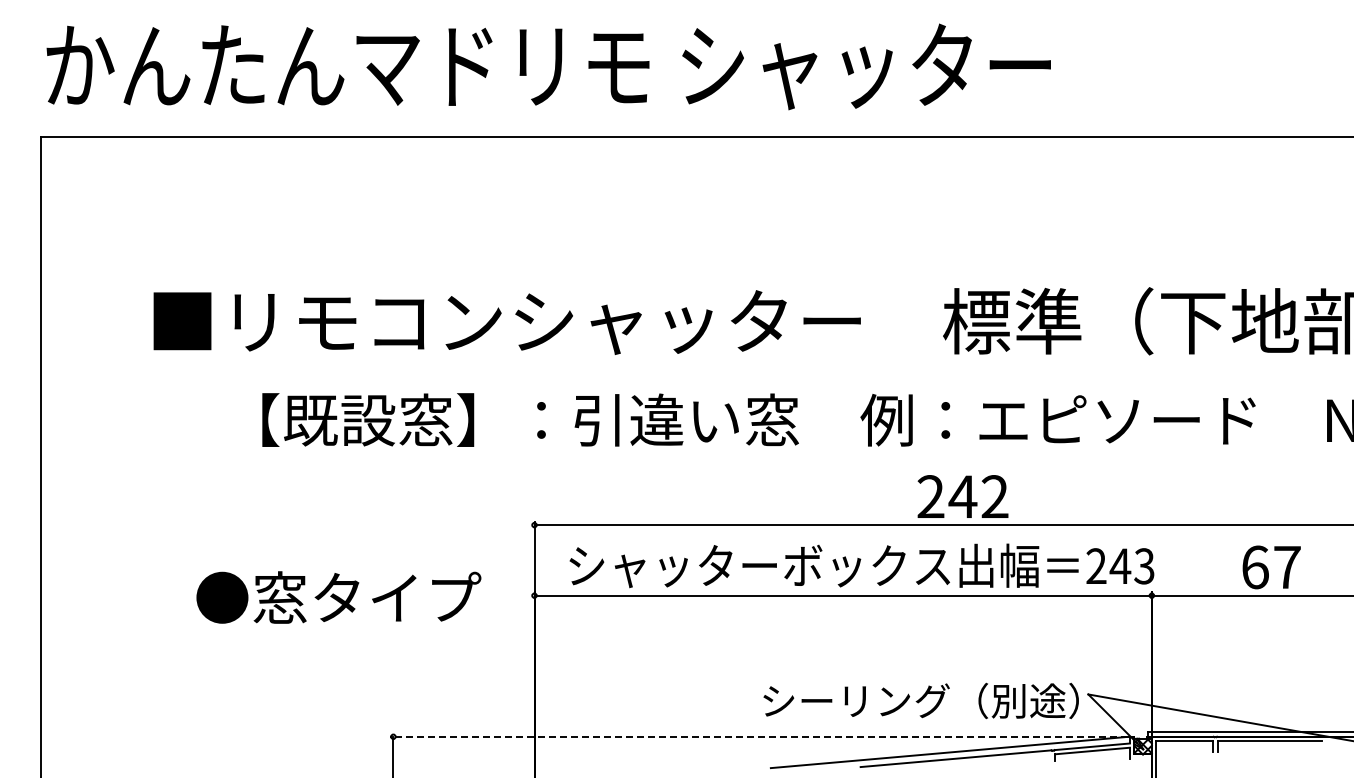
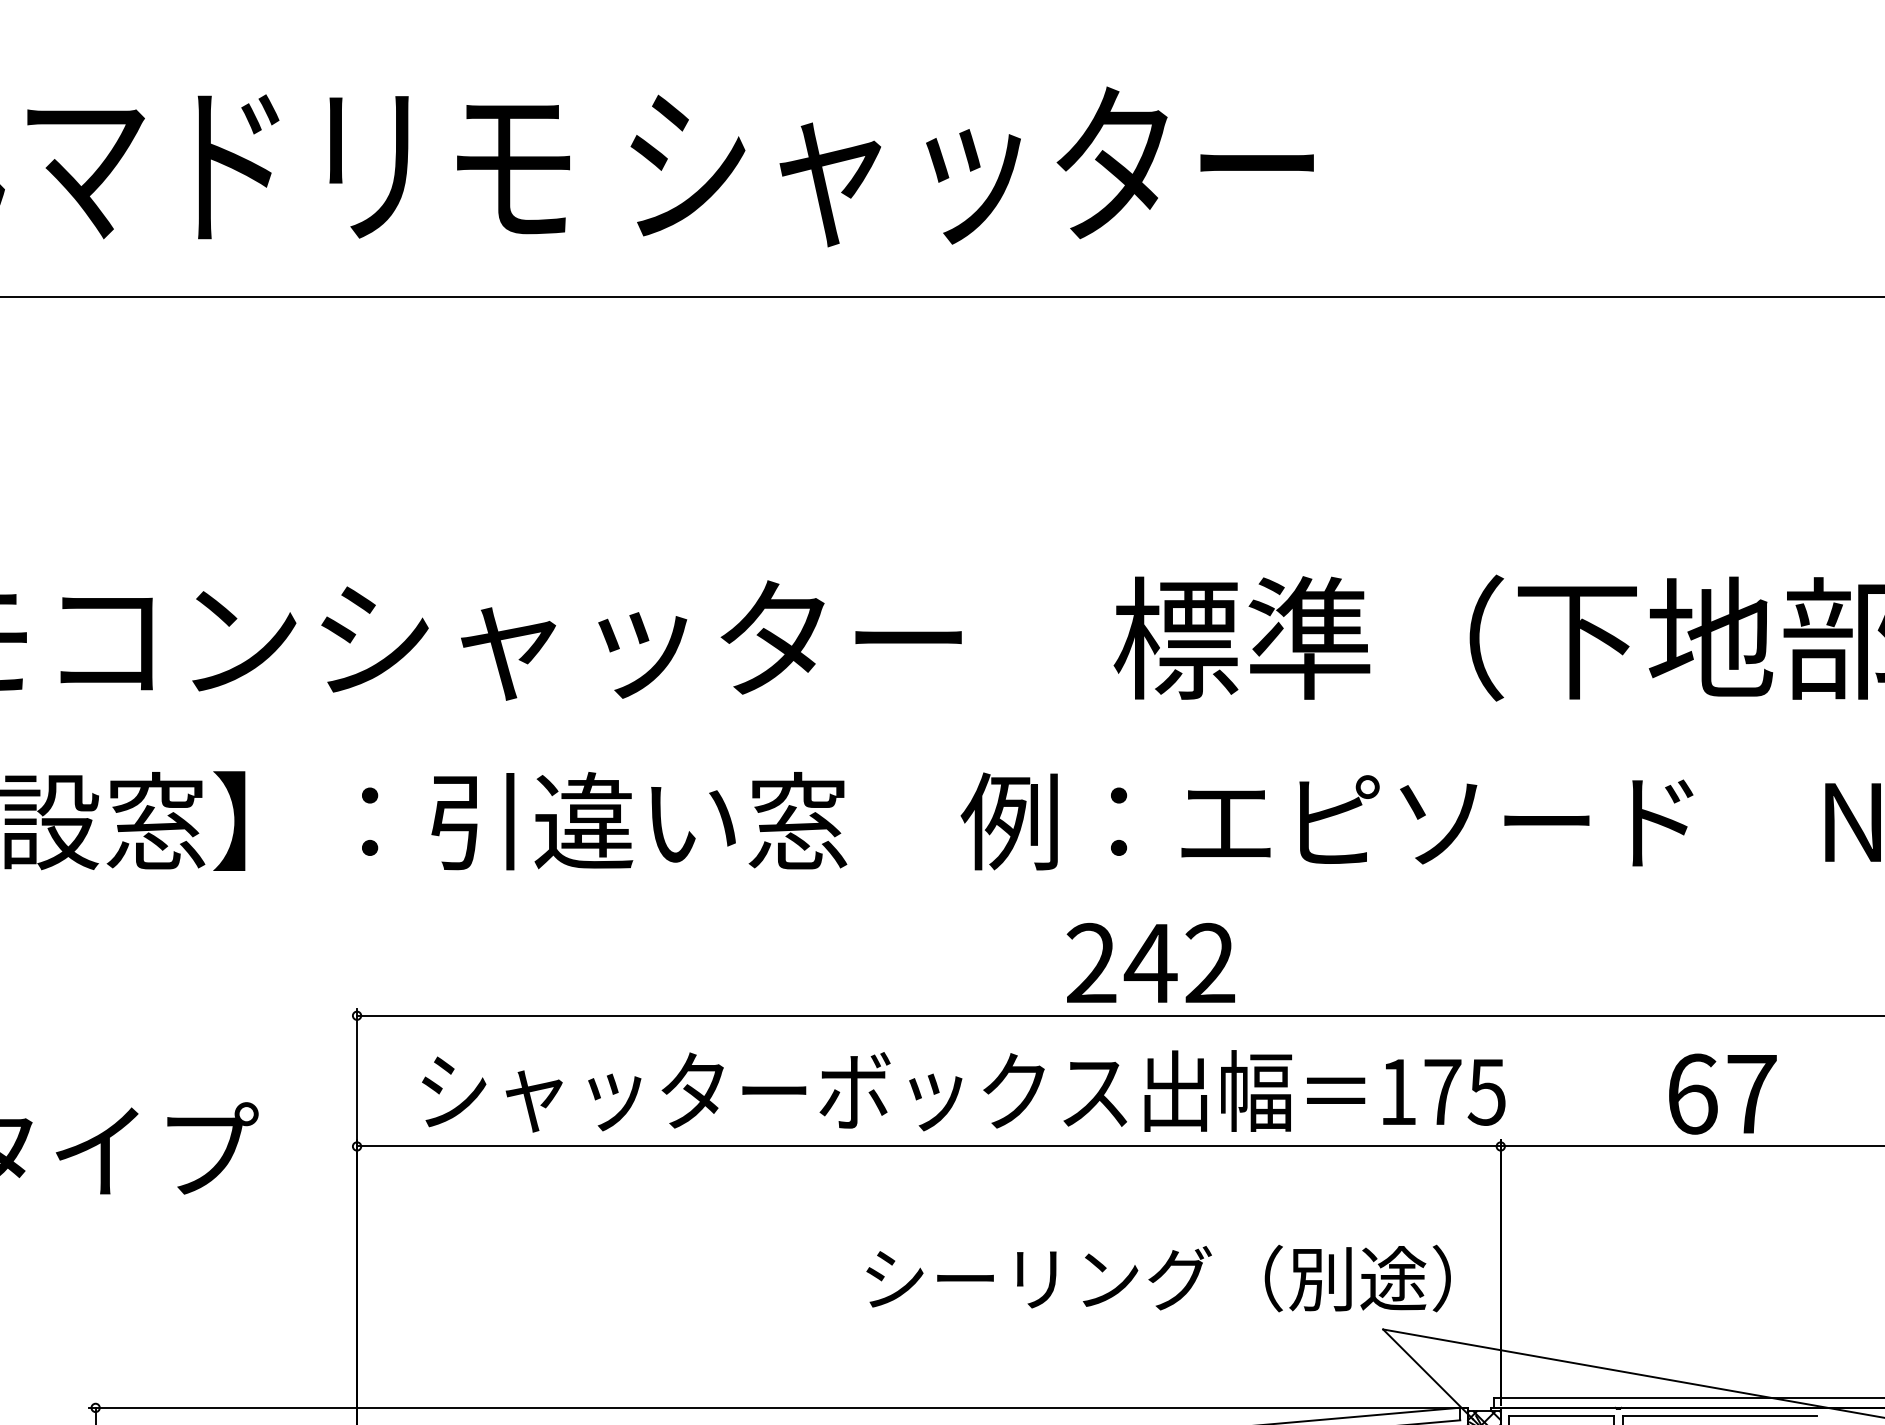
text: (1120, 566) -> (1442, 1092), 243 -> 175
text: (920, 700) -> (1157, 1277), moved
line: (758, 736) -> (772, 1407), dashed -> solid

